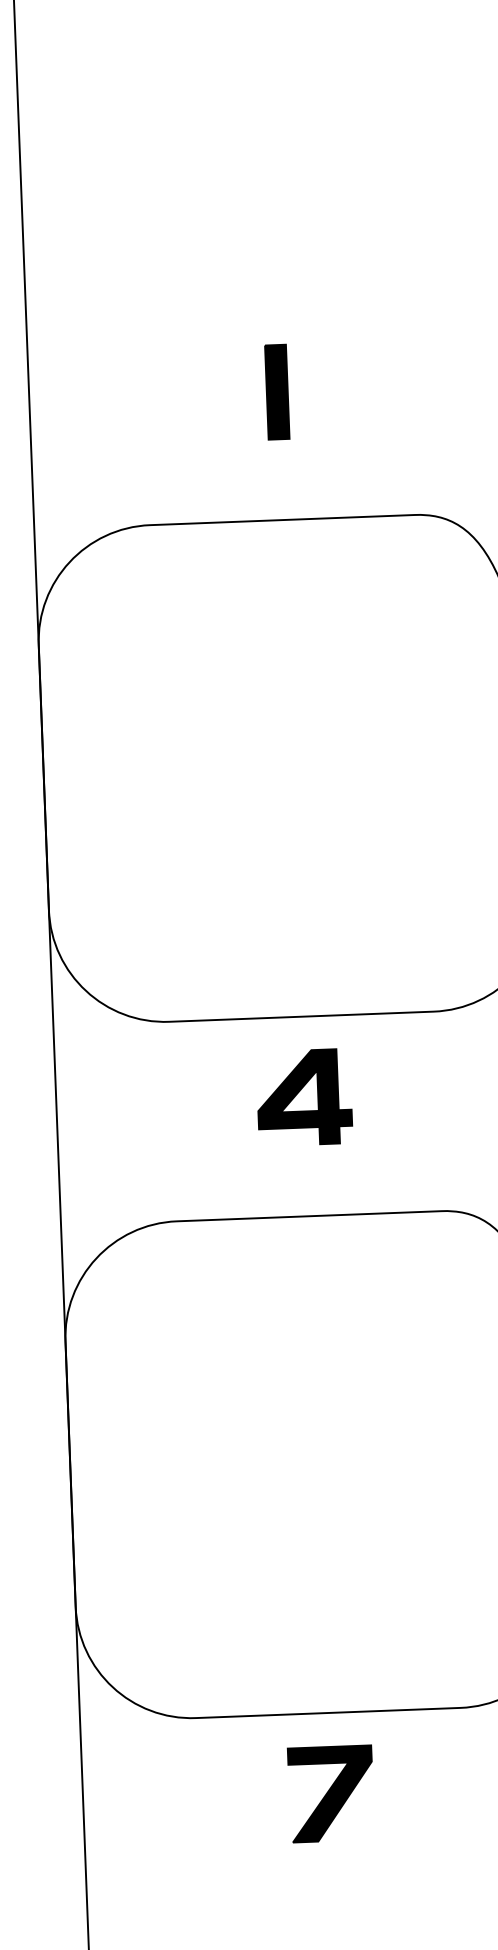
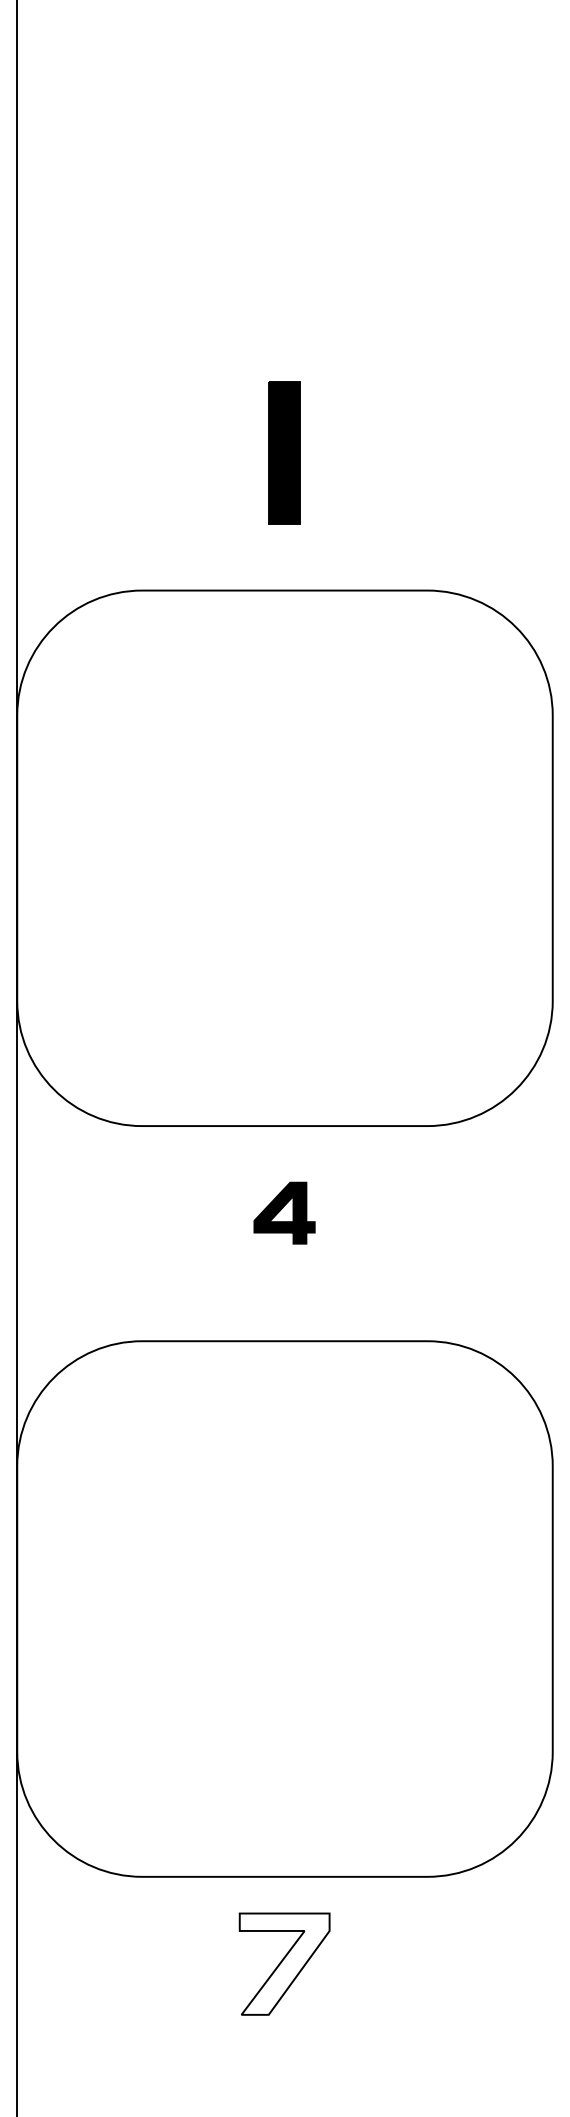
part: (277, 392) -> (284, 452), size x1.4
part: (304, 1096) -> (284, 1212), size x0.6
fill: (331, 1793) -> (284, 1963), removed

